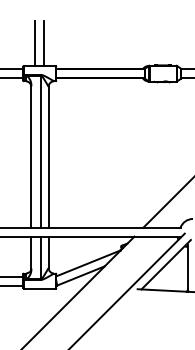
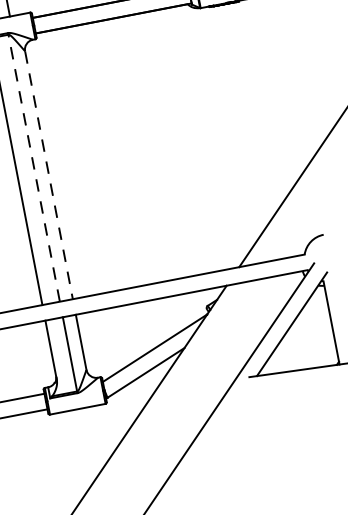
line: (41, 151) -> (34, 167), solid -> dashed
line: (48, 157) -> (48, 175), solid -> dashed

